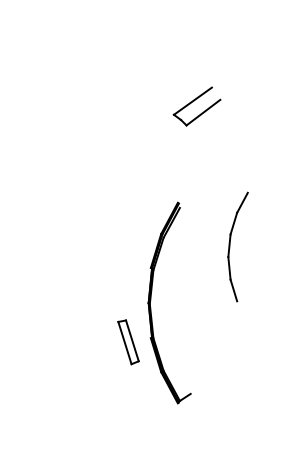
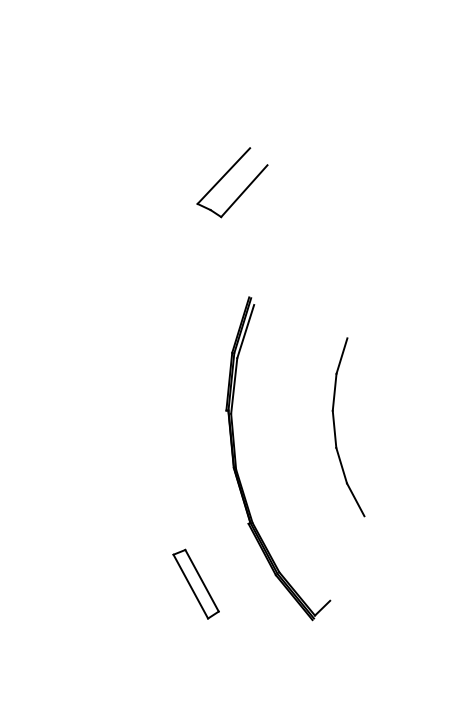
part: (230, 246) -> (336, 430), moved
part: (151, 300) -> (237, 462), moved

